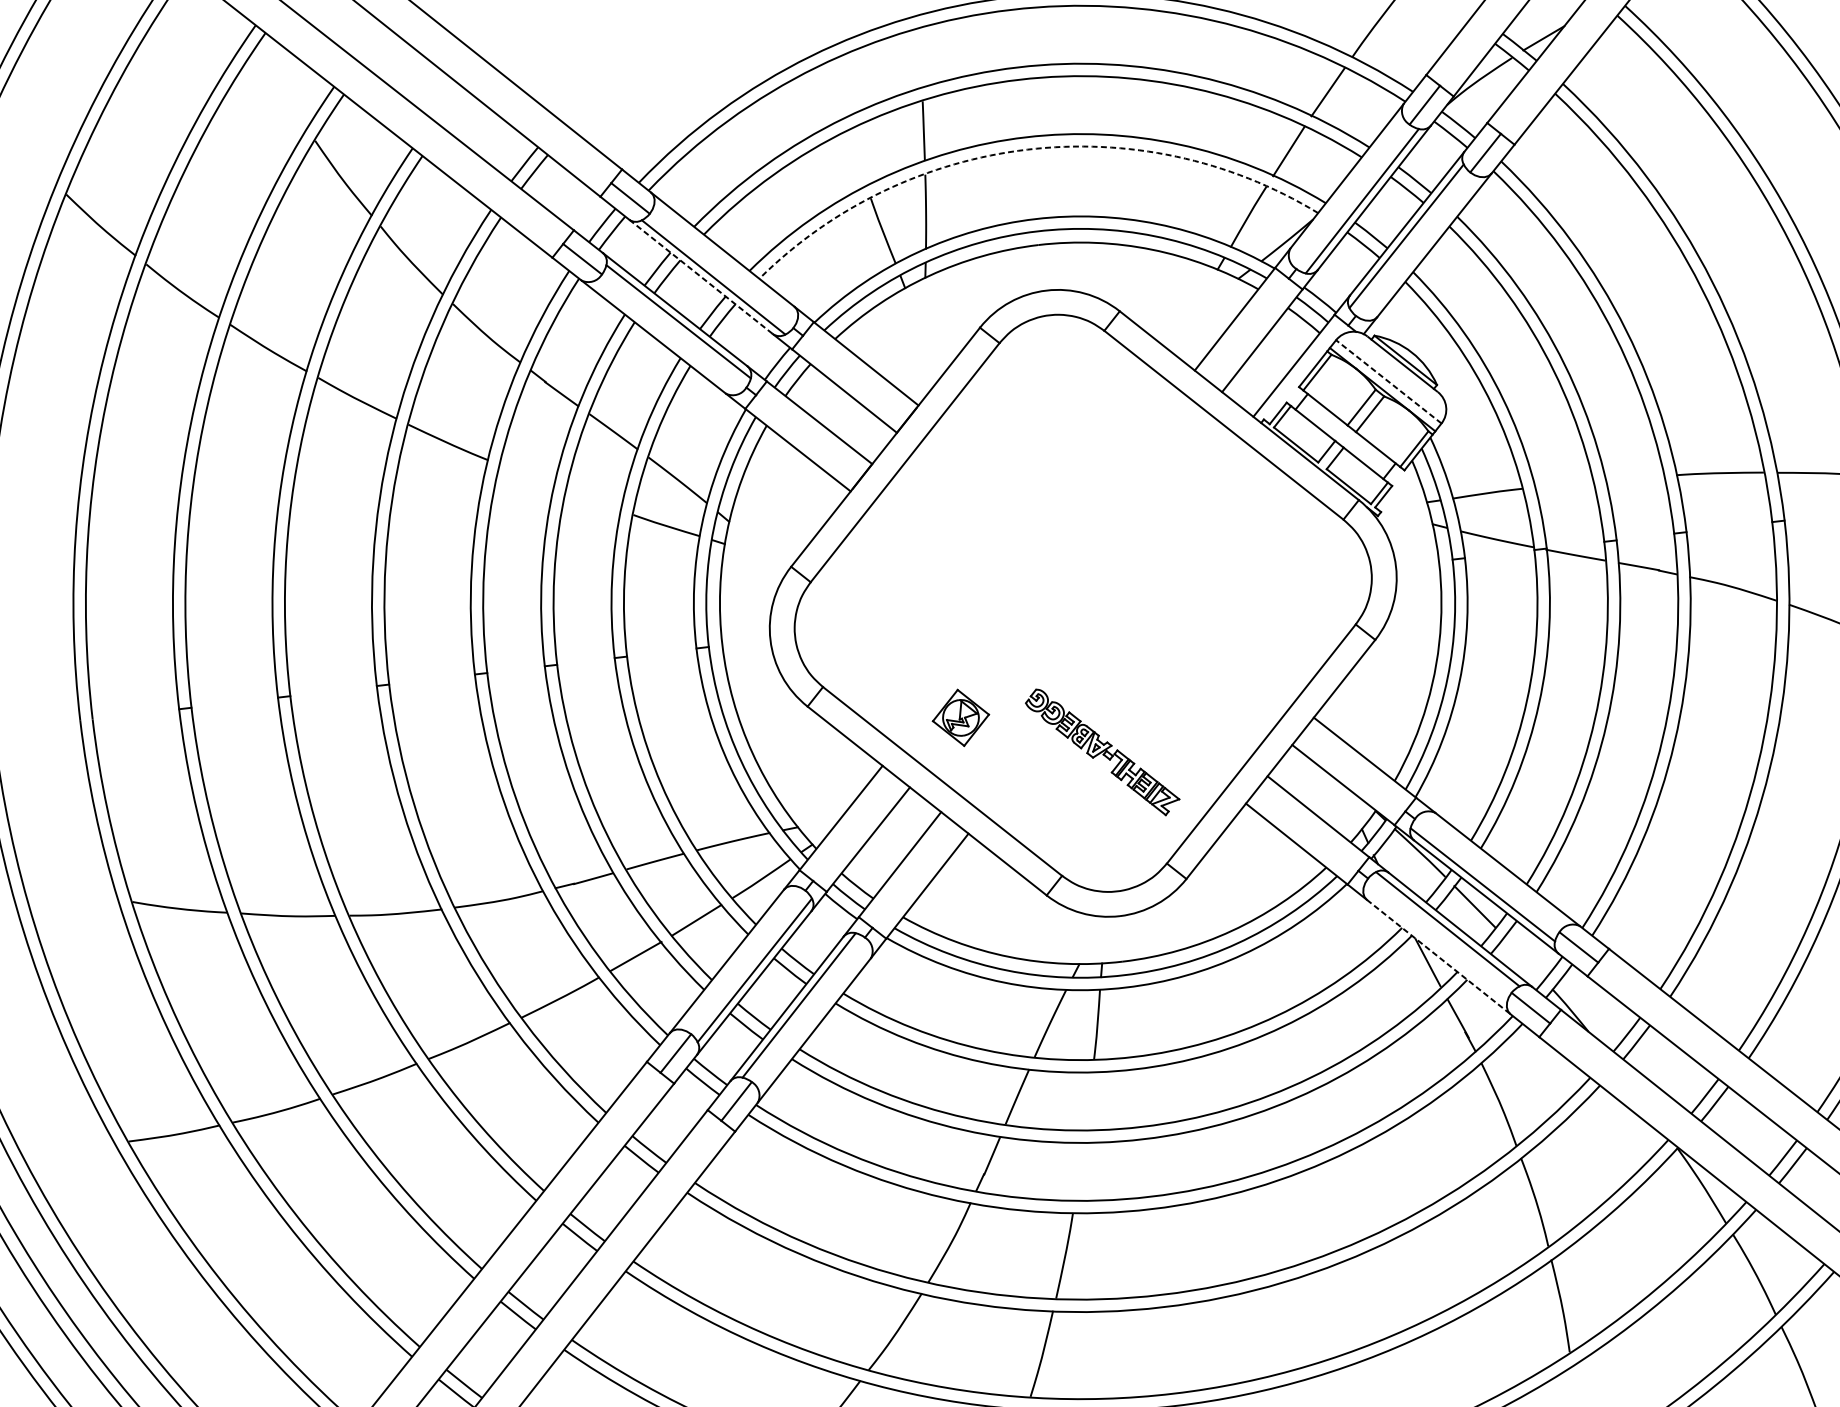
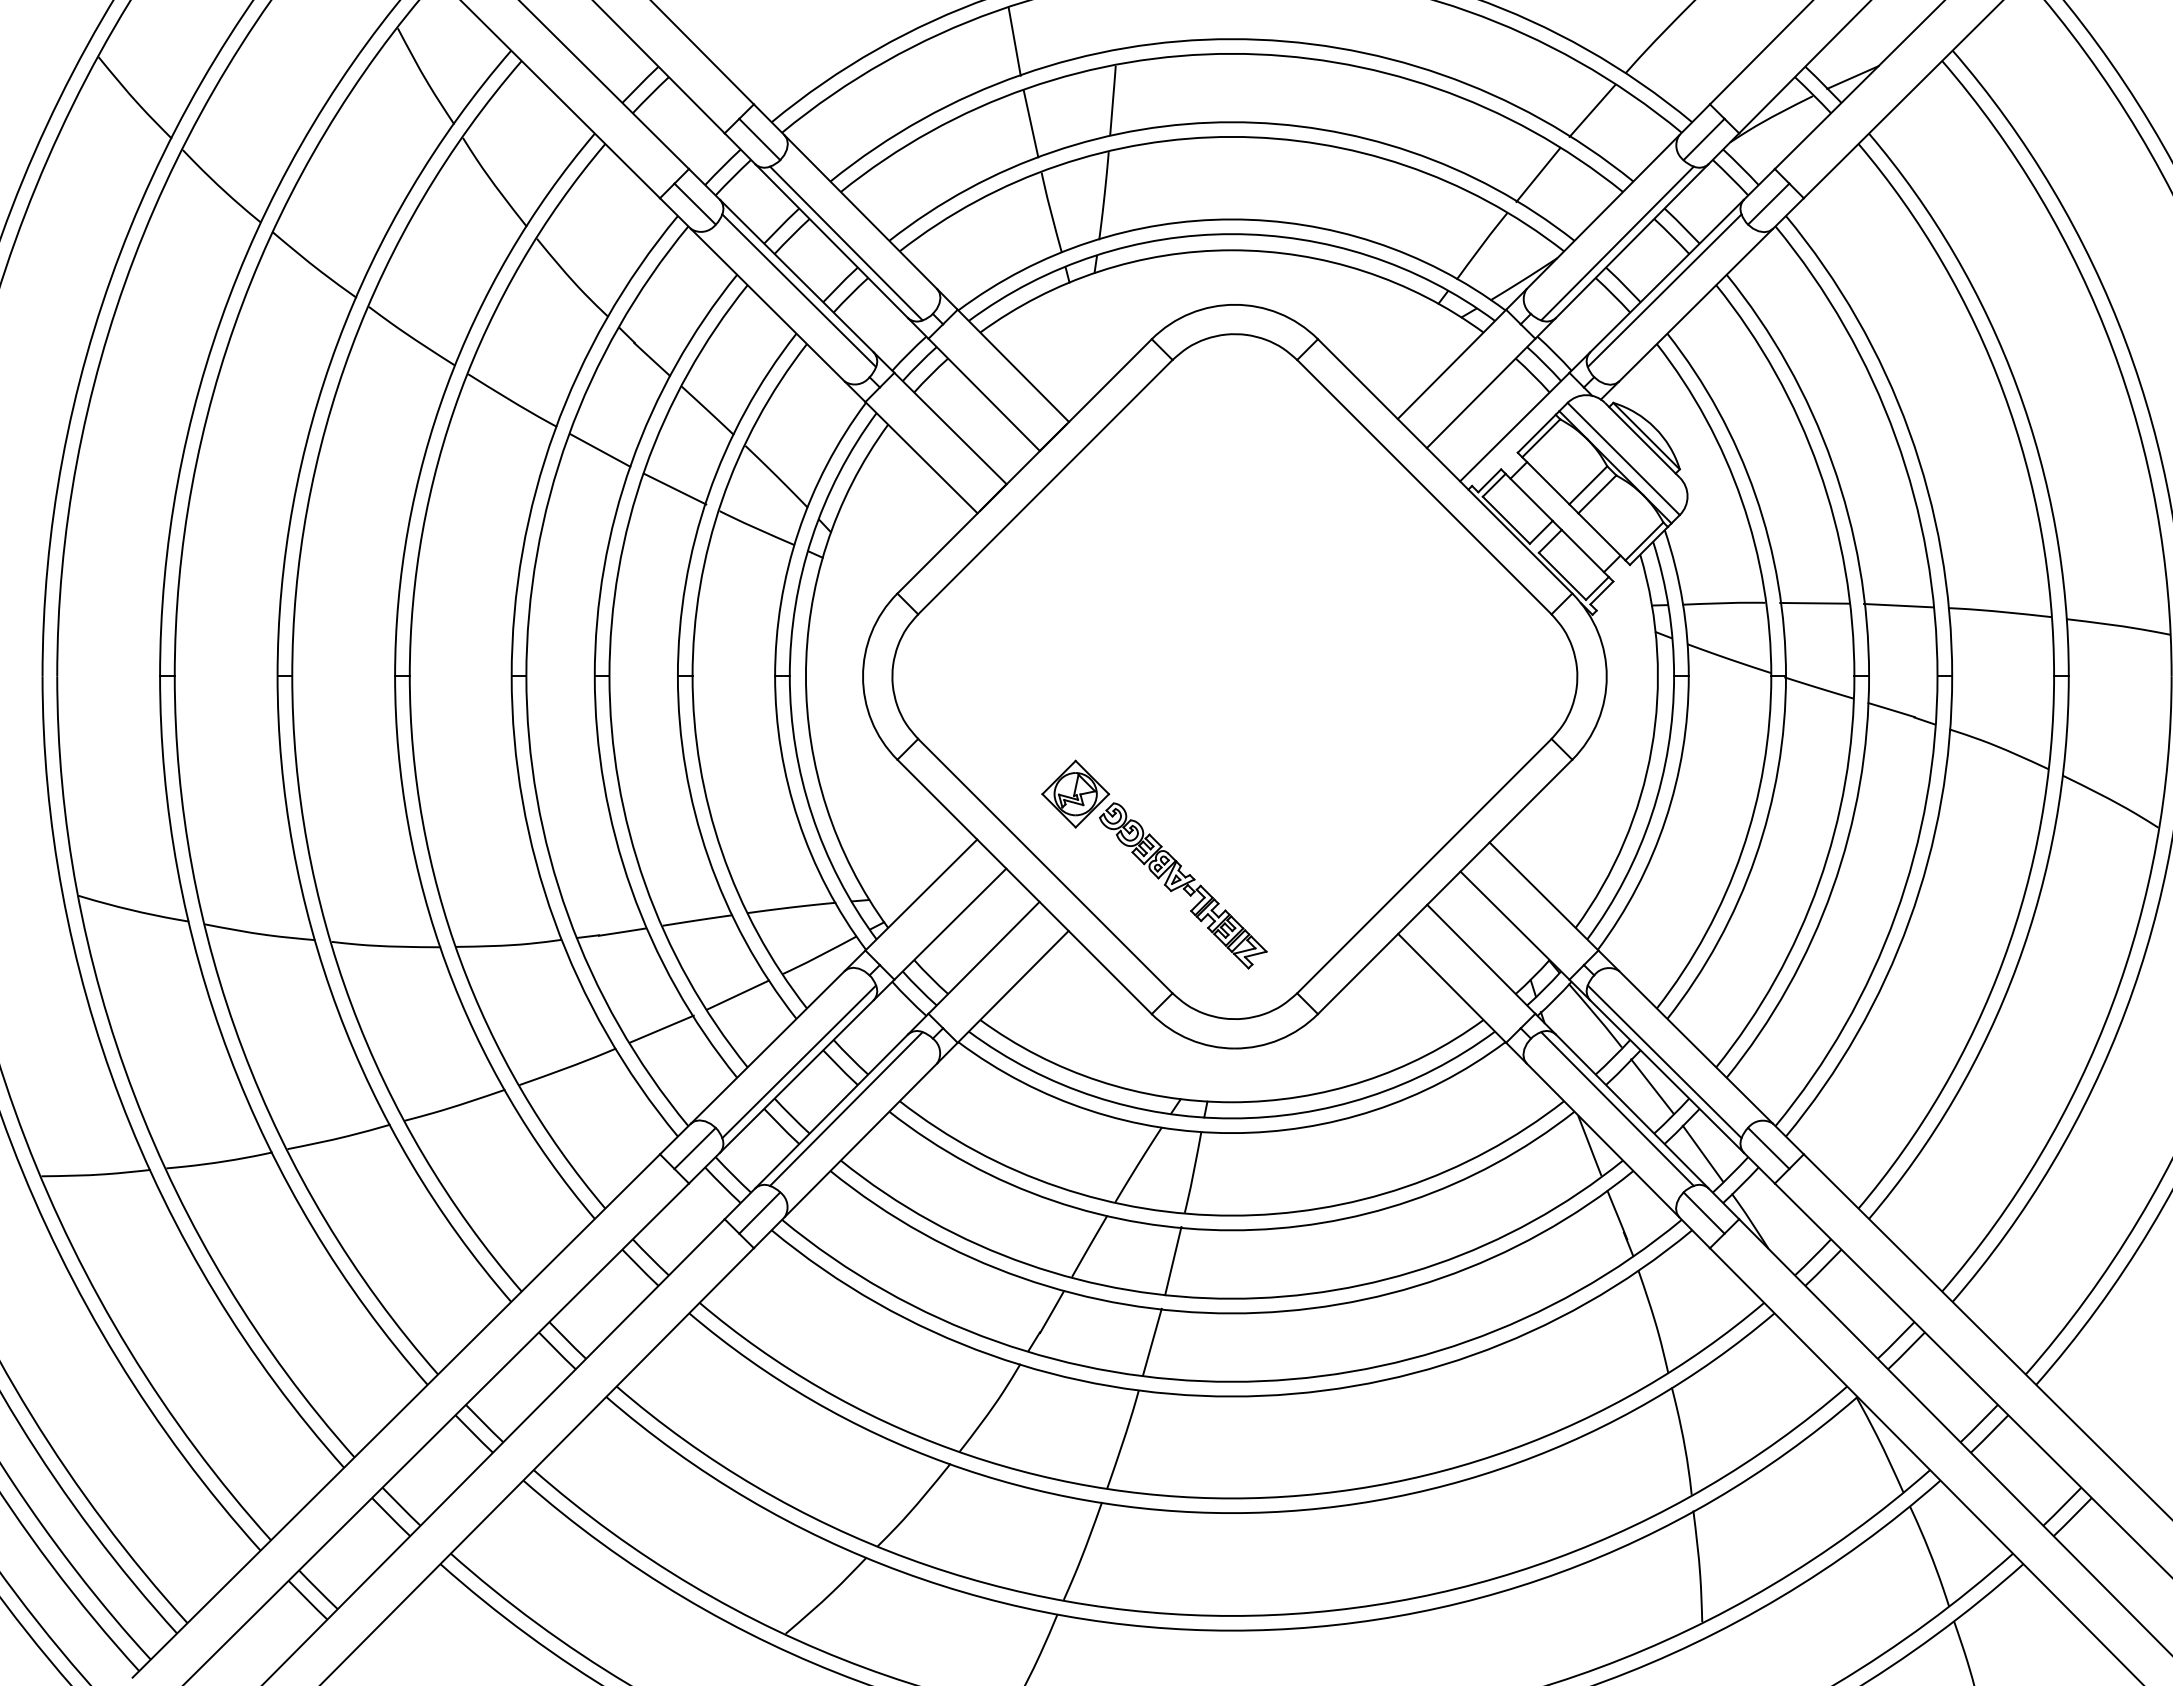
line: (835, 90) -> (1014, 41), added
arc: (1027, 149) -> (1231, 136), dashed -> solid
line: (856, 158) -> (1030, 123), added
line: (701, 277) -> (832, 241), dashed -> solid
line: (1388, 381) -> (1623, 458), dashed -> solid
line: (527, 475) -> (600, 450), added
line: (1634, 477) -> (1898, 605), added
line: (1563, 483) -> (1814, 602), added
line: (593, 500) -> (674, 488), added
part: (1102, 751) -> (1183, 885), moved
line: (1439, 957) -> (1603, 1140), dashed -> solid
line: (1523, 958) -> (1702, 1153), added
line: (1089, 1101) -> (1173, 1261), added
line: (1079, 1170) -> (1152, 1341), added

